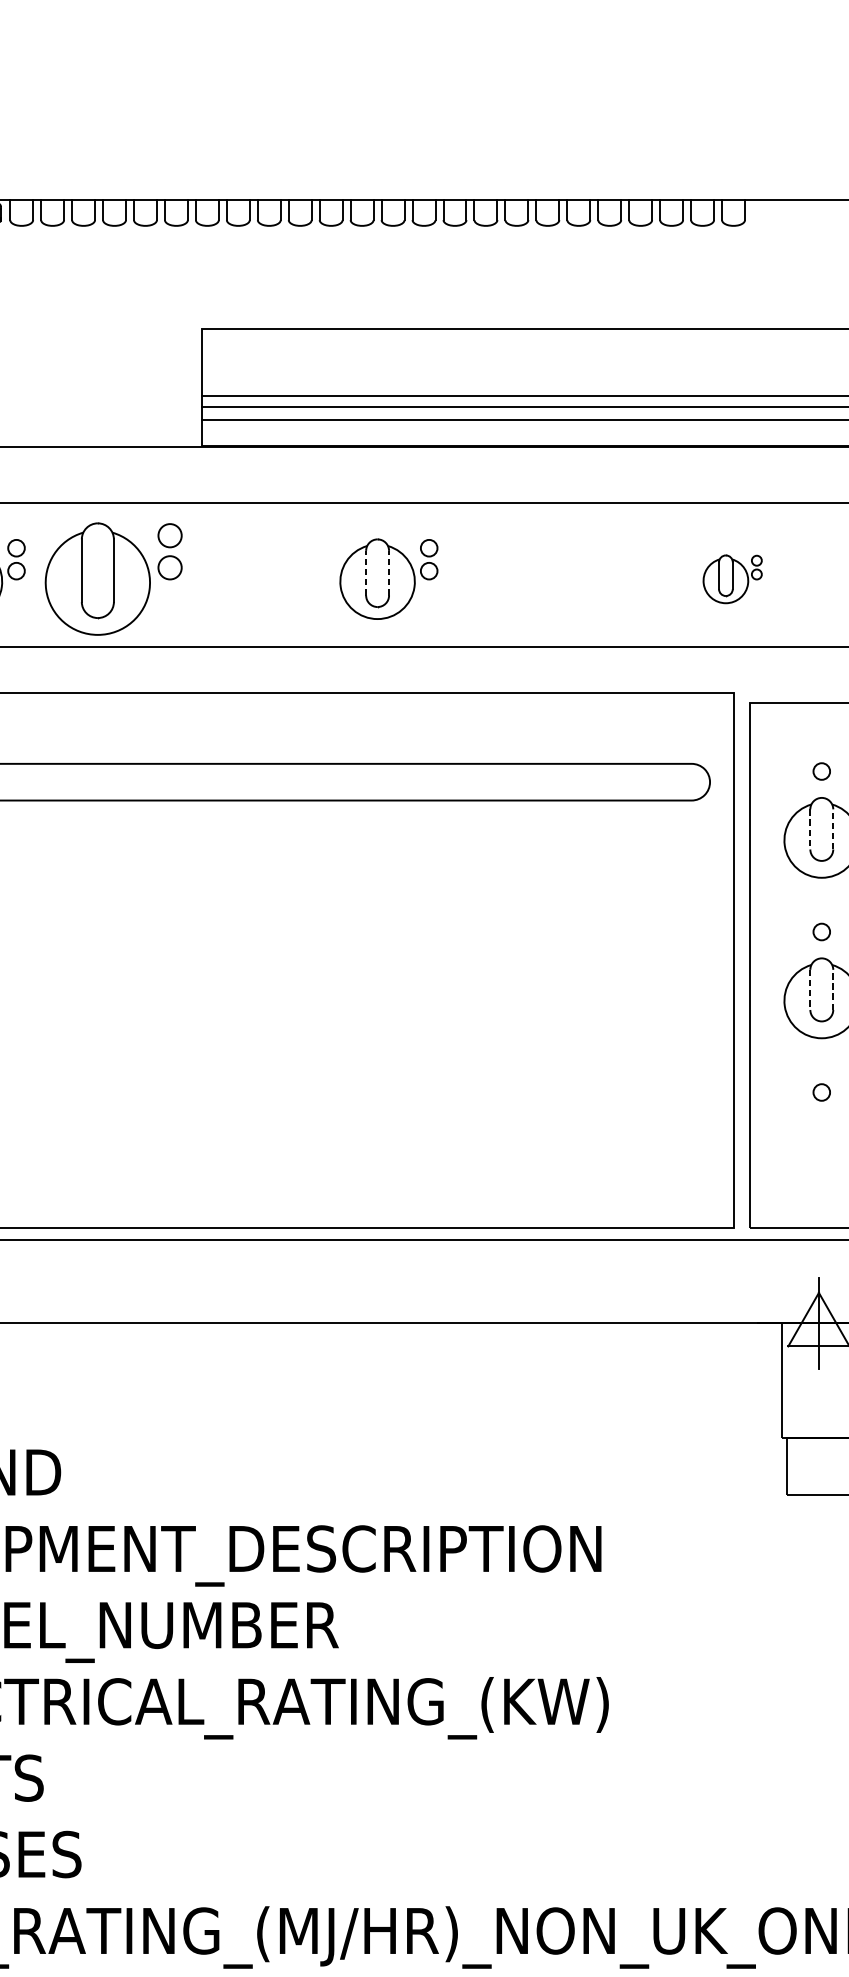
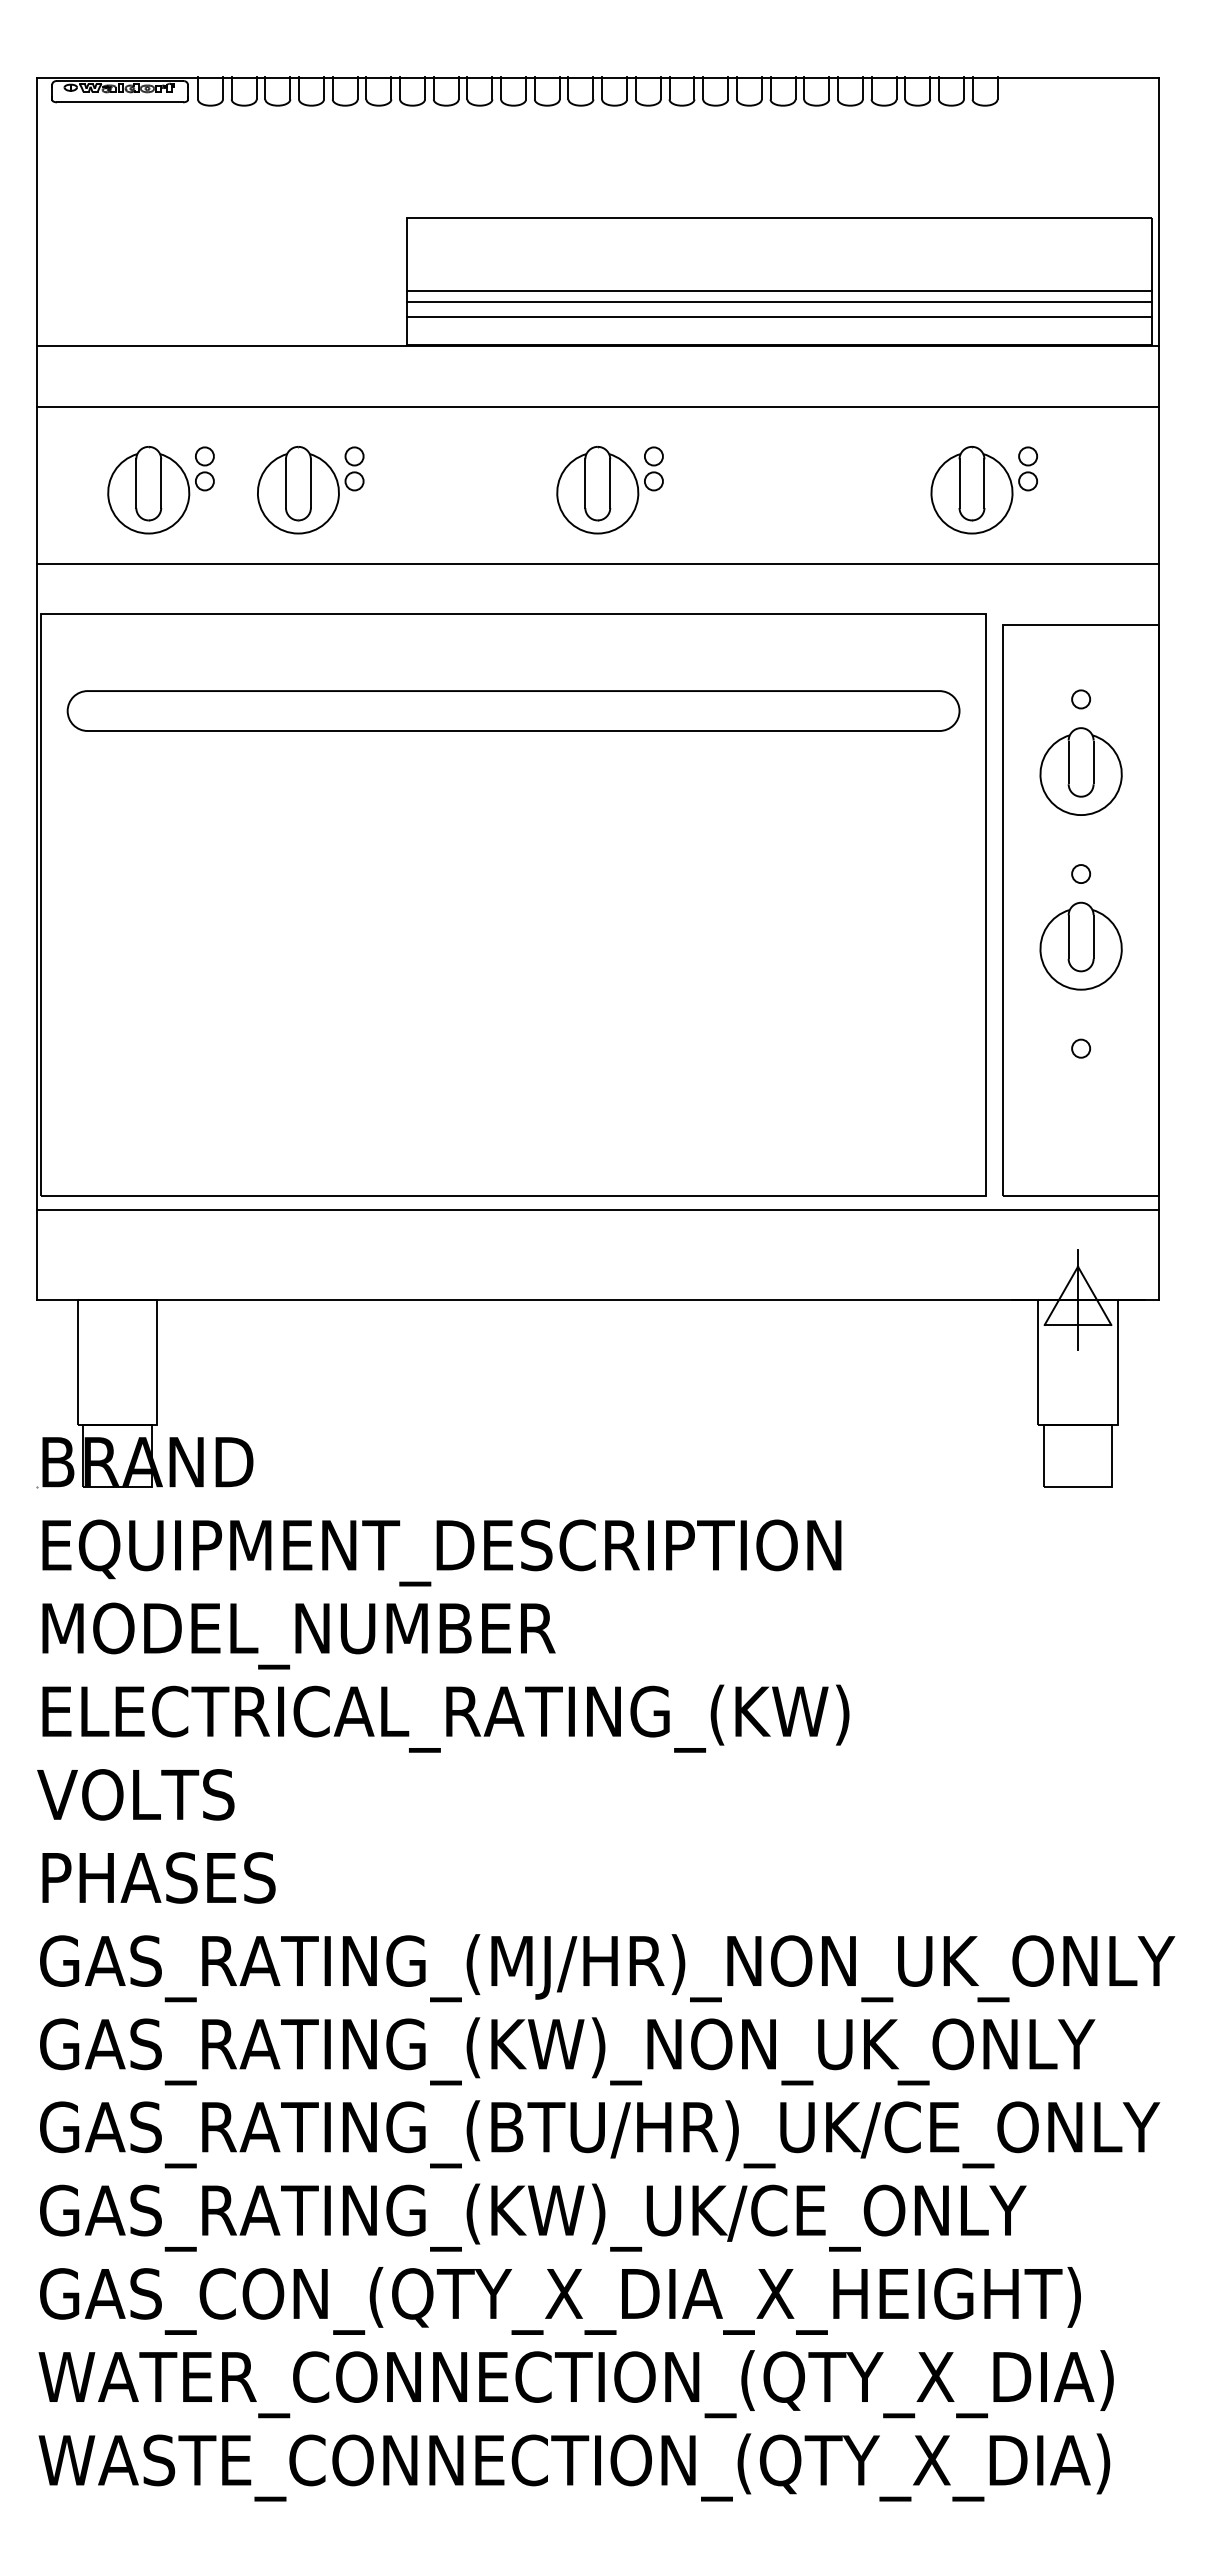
line: (366, 573) -> (585, 483), dashed -> solid
line: (389, 573) -> (610, 483), dashed -> solid
part: (113, 579) -> (310, 490), size x0.71
part: (732, 579) -> (983, 490), size x1.67
line: (810, 829) -> (1068, 762), dashed -> solid
line: (833, 829) -> (1093, 762), dashed -> solid
line: (810, 990) -> (1068, 937), dashed -> solid
line: (833, 990) -> (1093, 937), dashed -> solid

